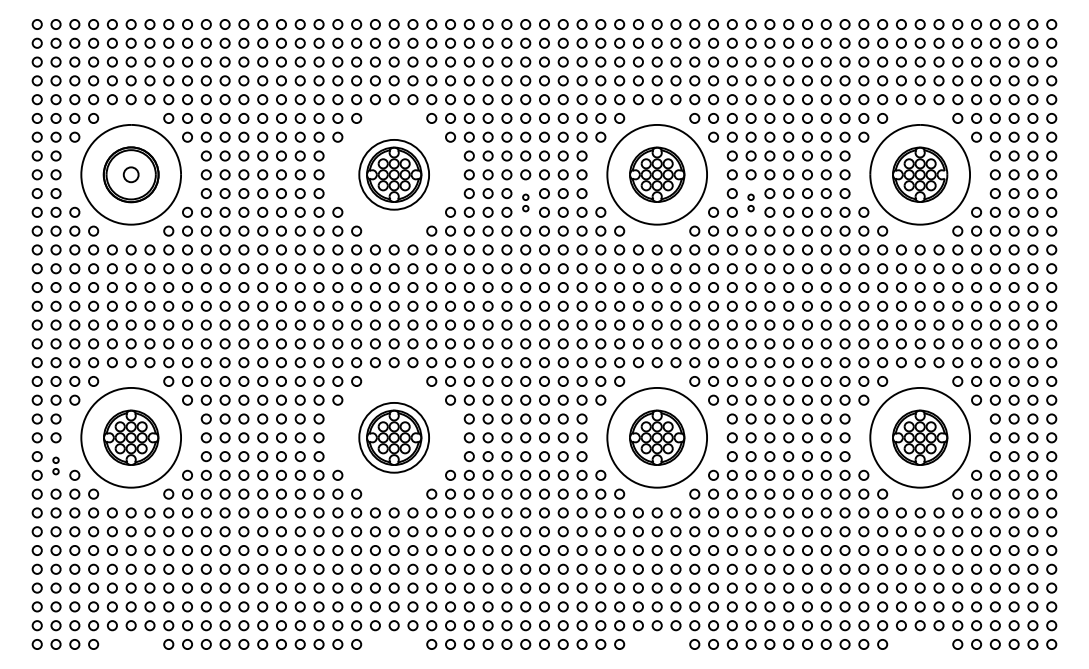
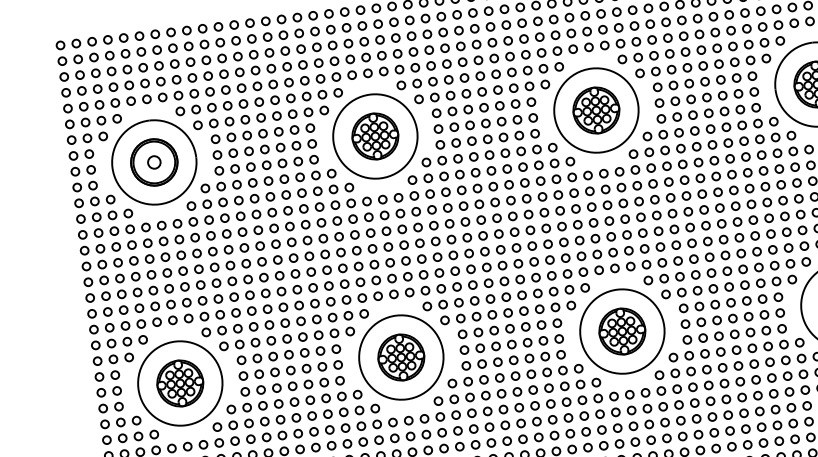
circle: (394, 174) -> (375, 136), size x1.43
part: (525, 202) -> (488, 146), size x1.67
part: (750, 202) -> (677, 124), size x1.67
circle: (394, 437) -> (401, 357), size x1.43
part: (55, 465) -> (119, 414), size x1.67

